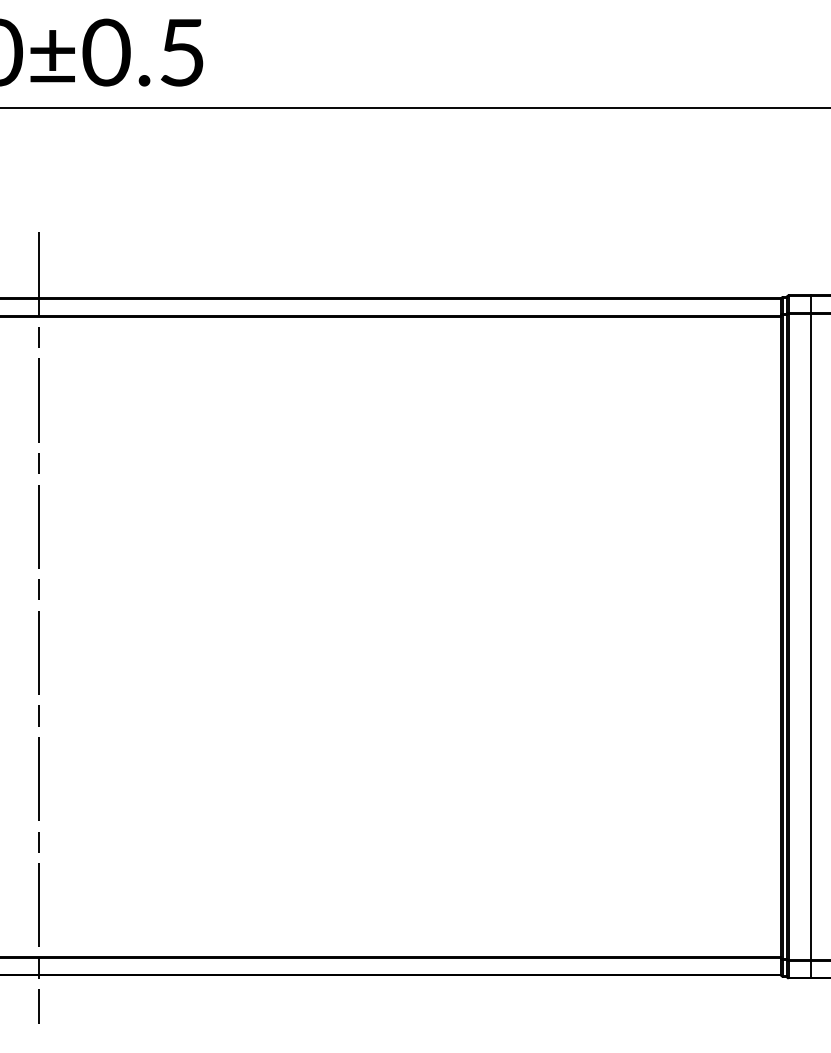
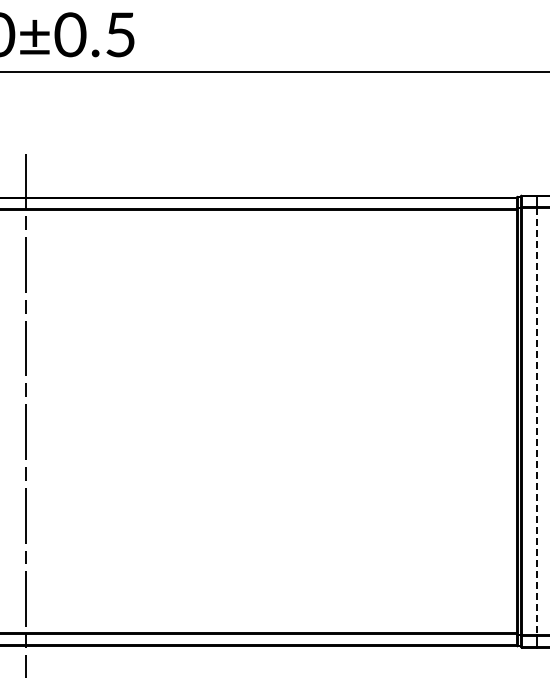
line: (810, 636) -> (536, 421), solid -> dashed

